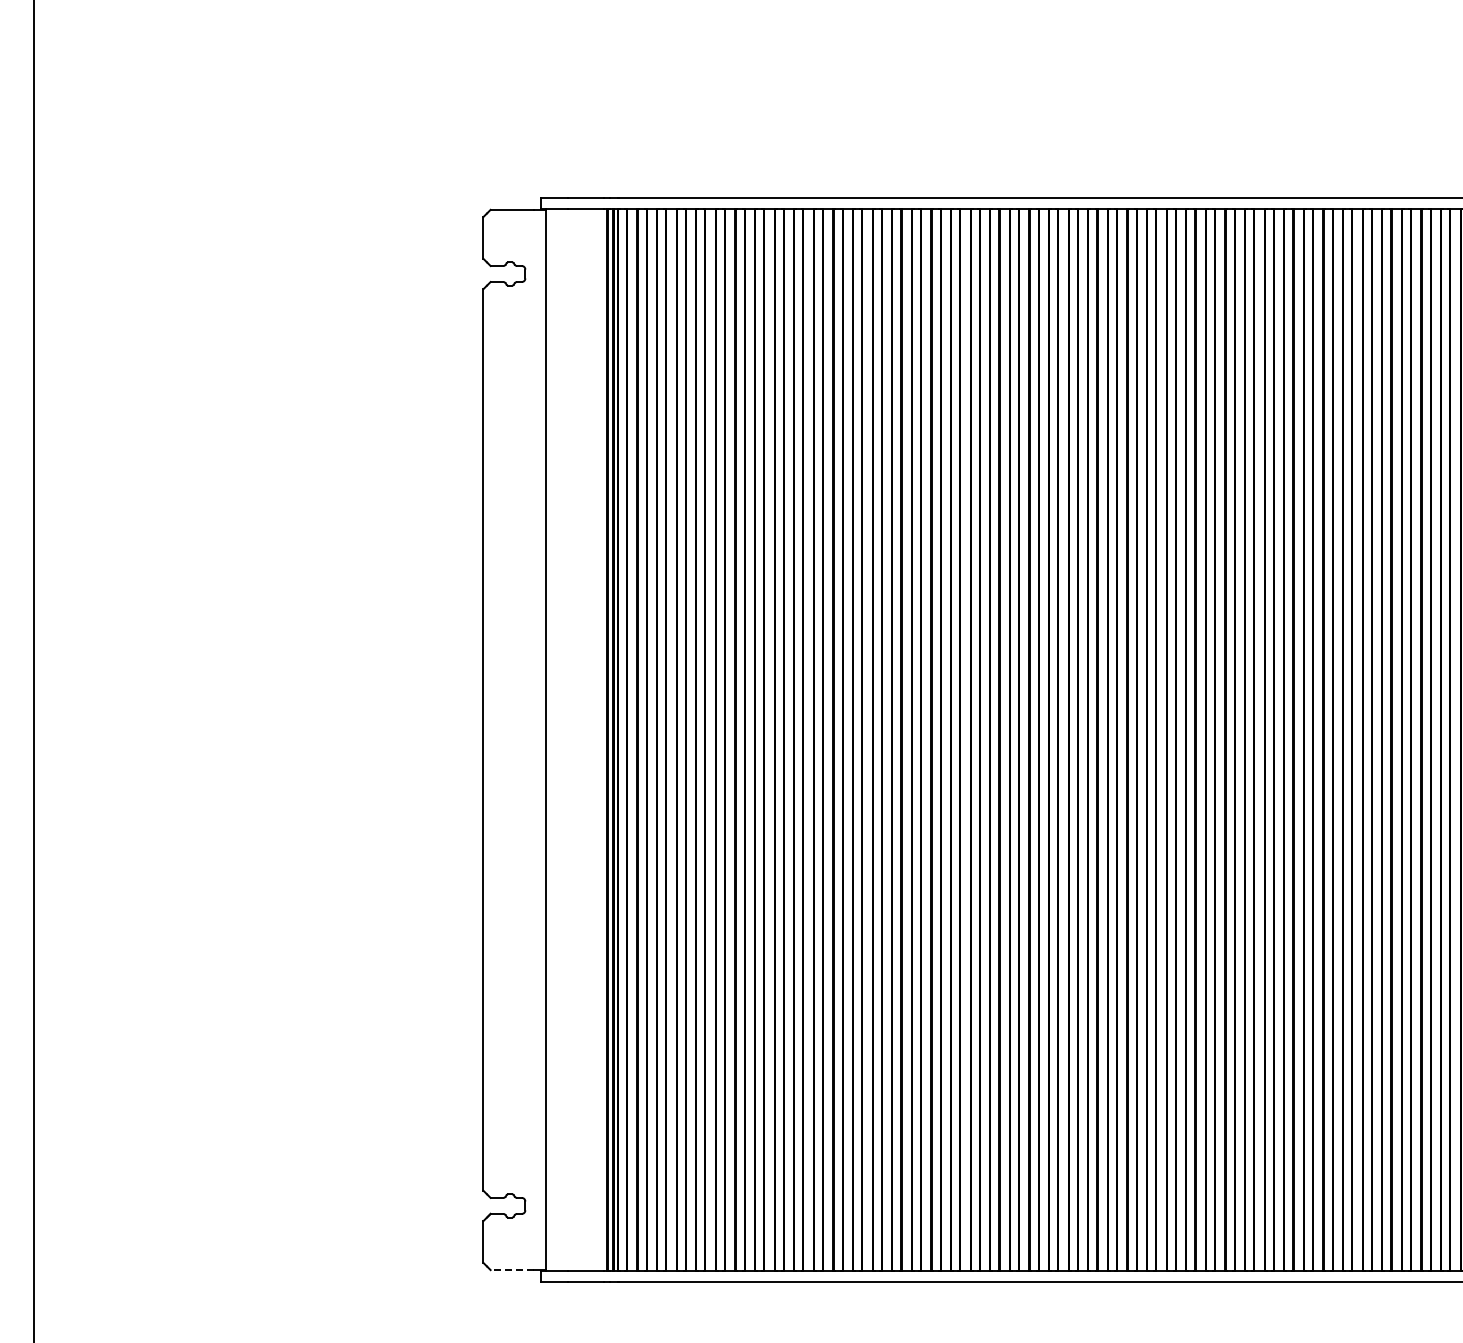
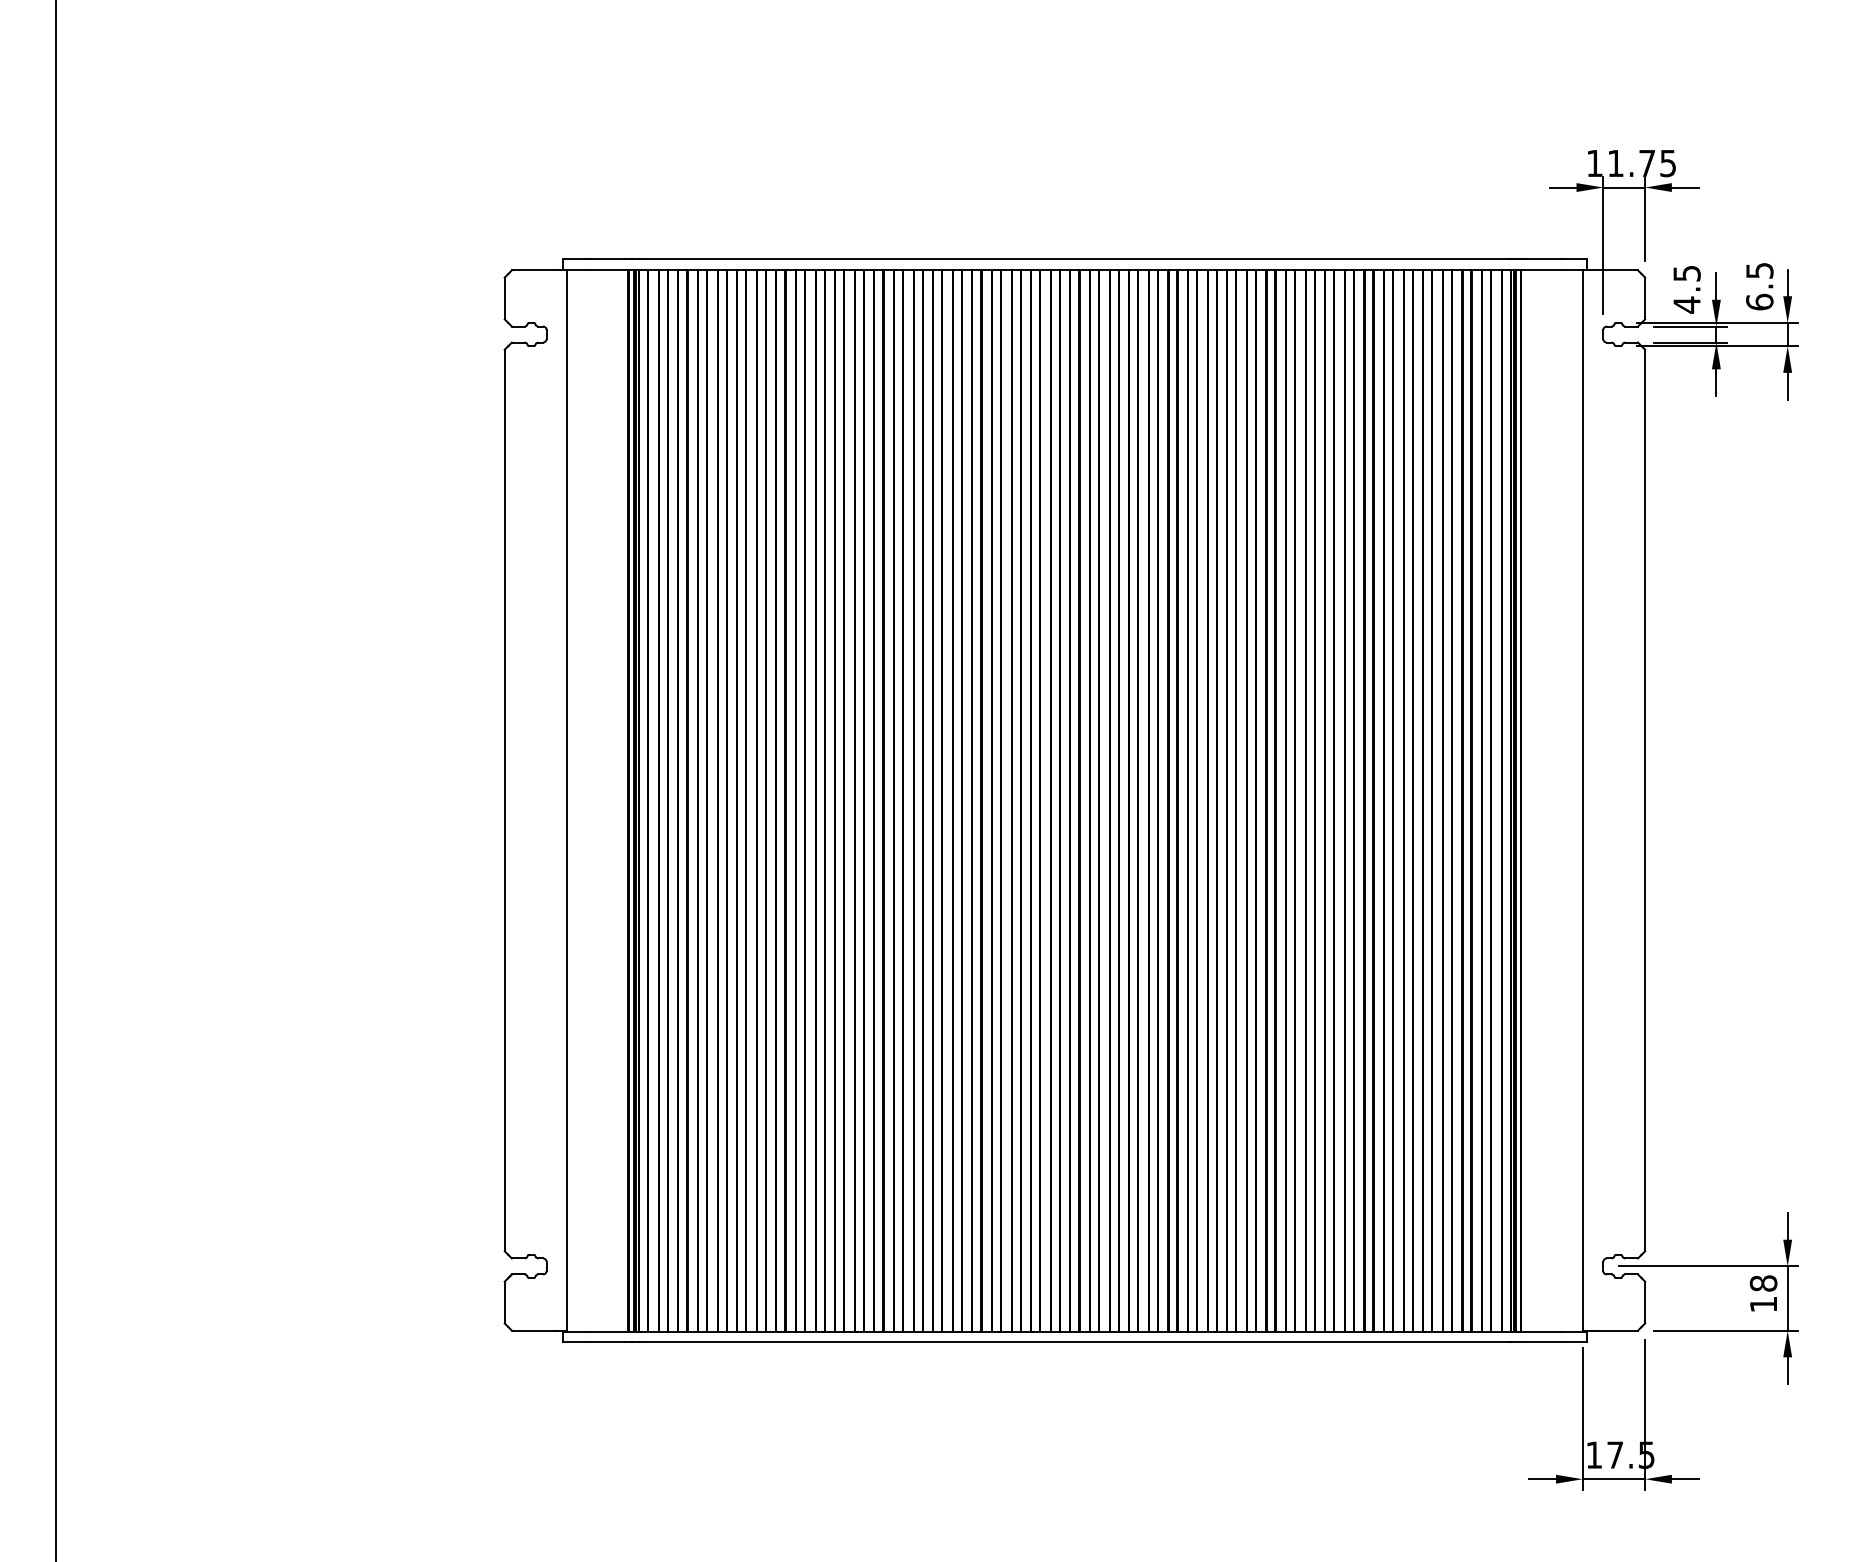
line: (512, 1269) -> (533, 1330), dashed -> solid

